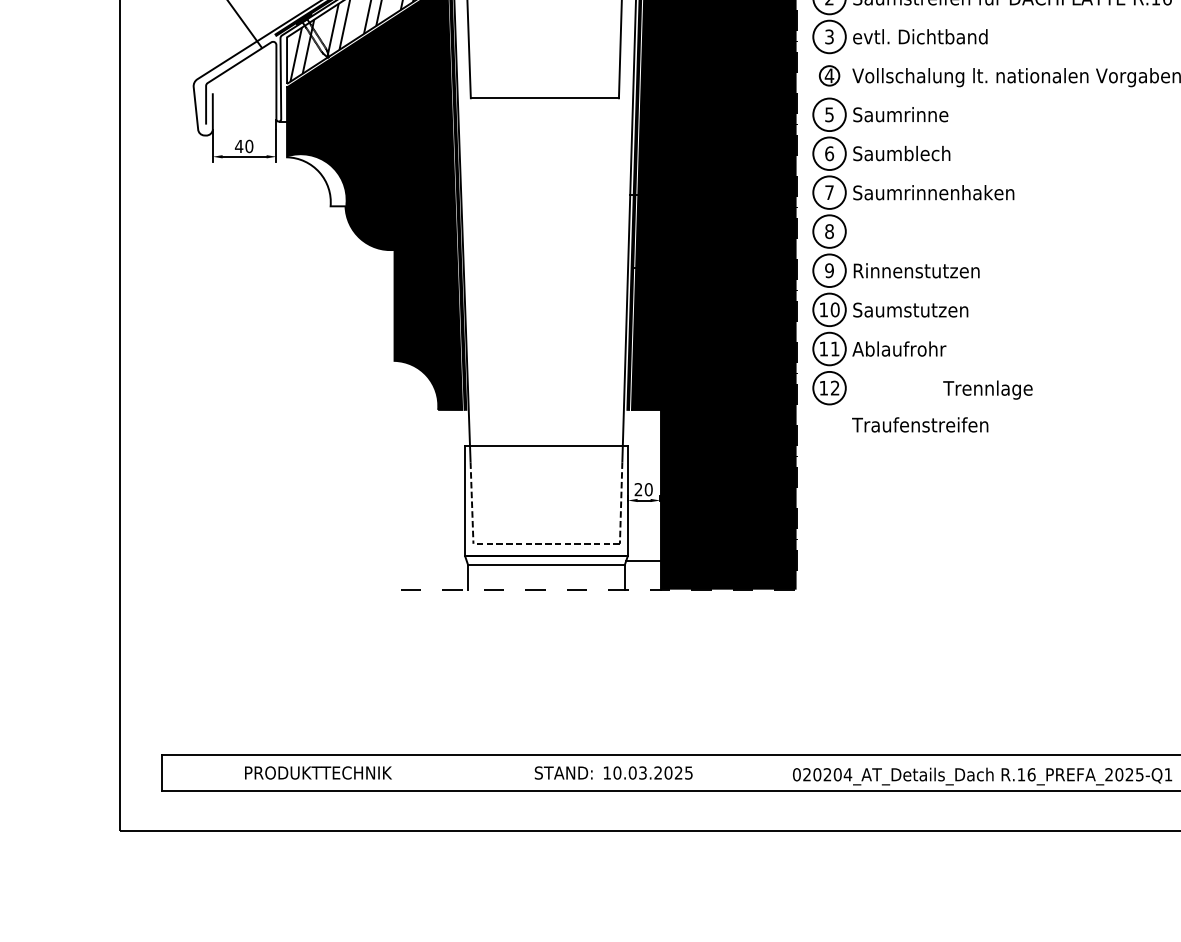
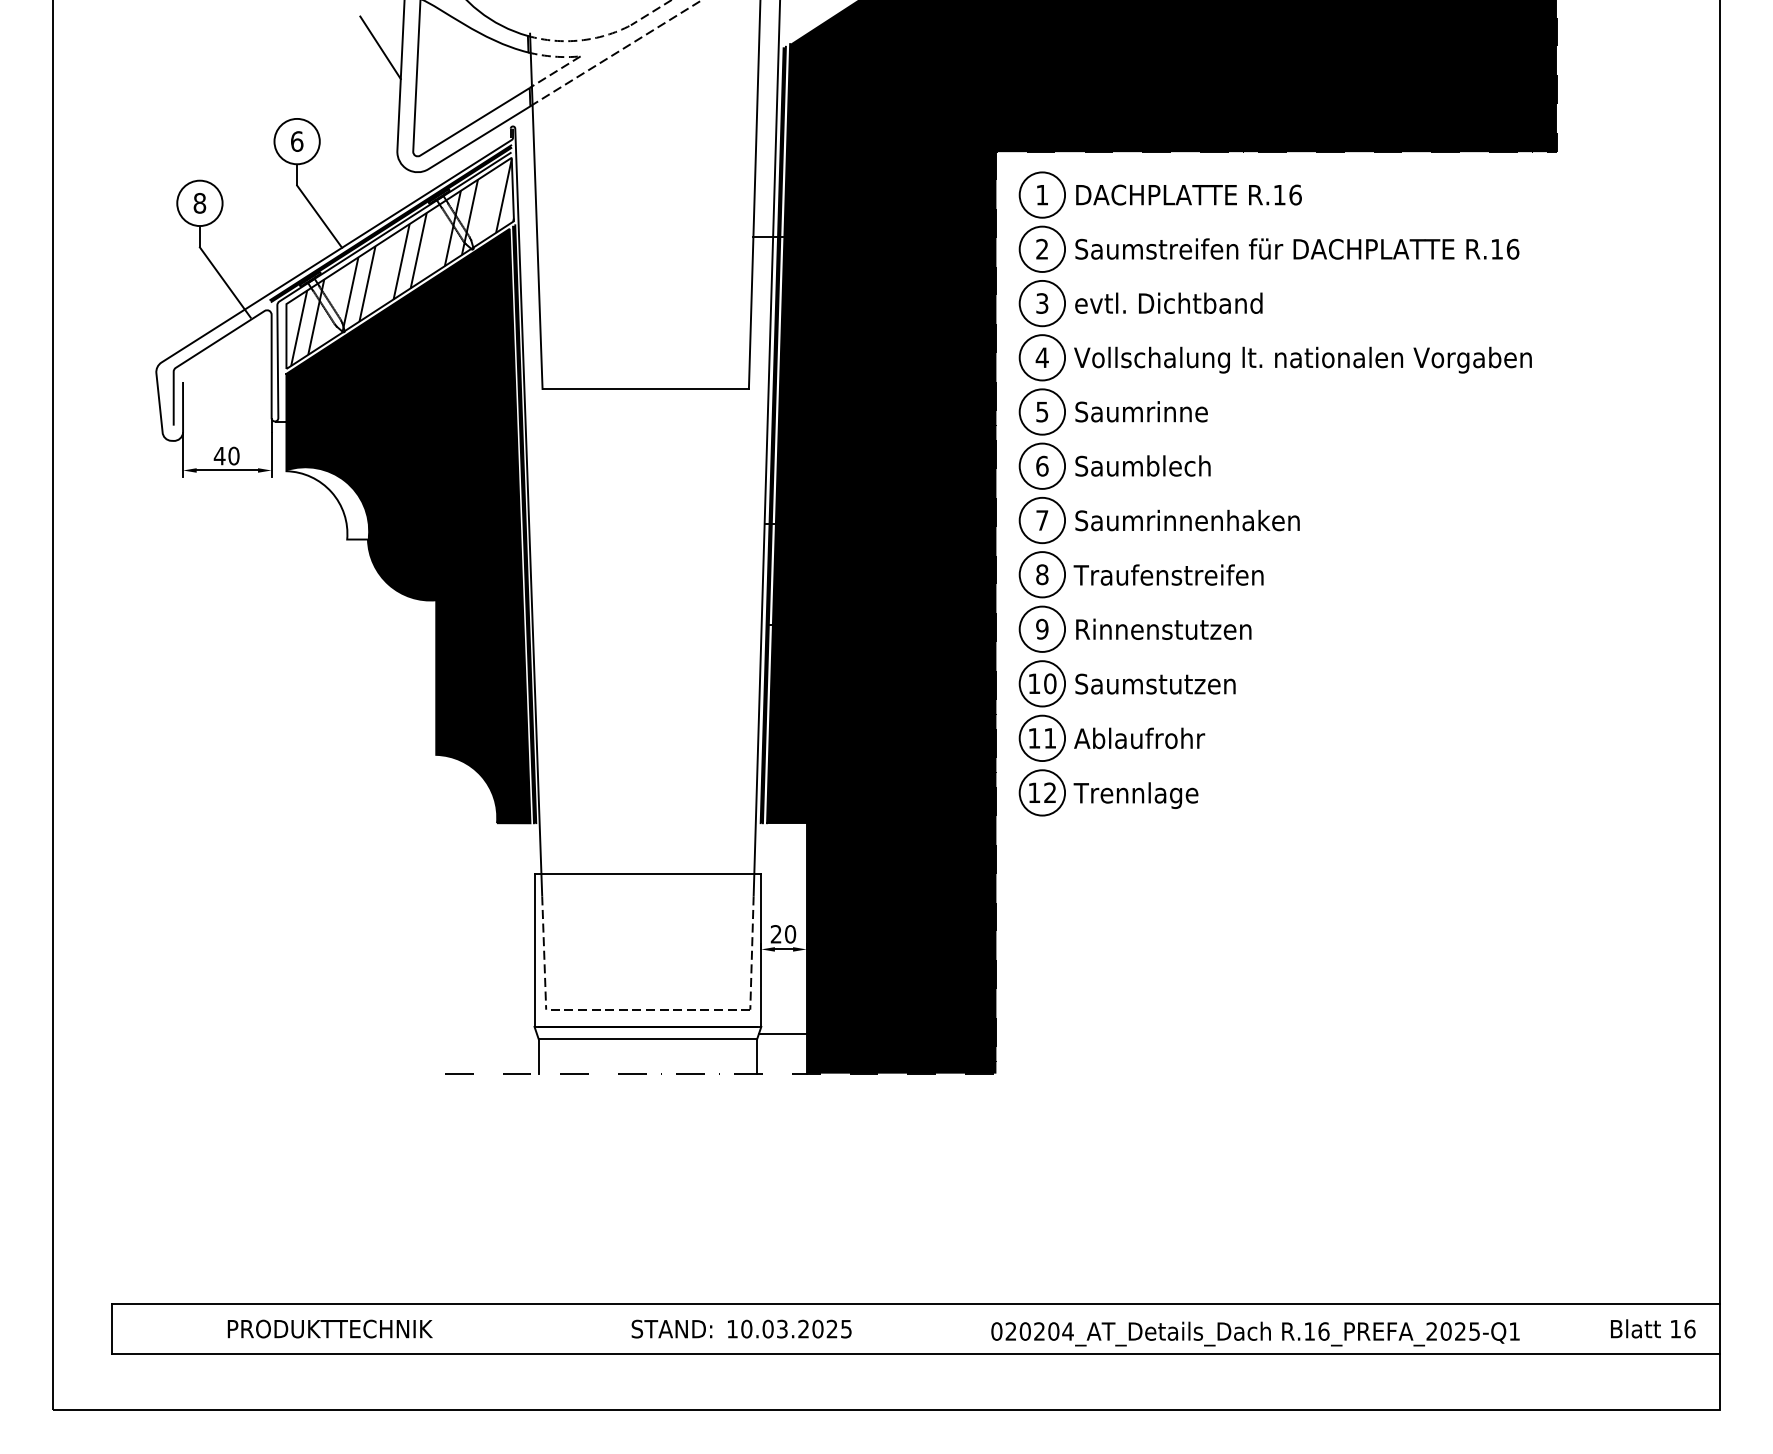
circle: (829, 75) -> (1042, 357), size x1.67
text: (987, 390) -> (1135, 795), moved
text: (920, 424) -> (1168, 574), moved

